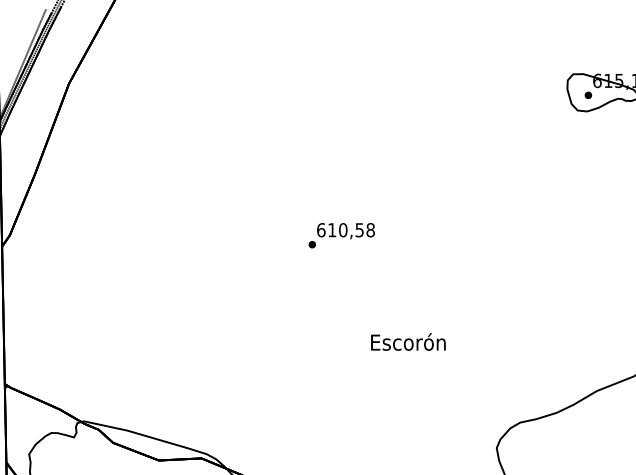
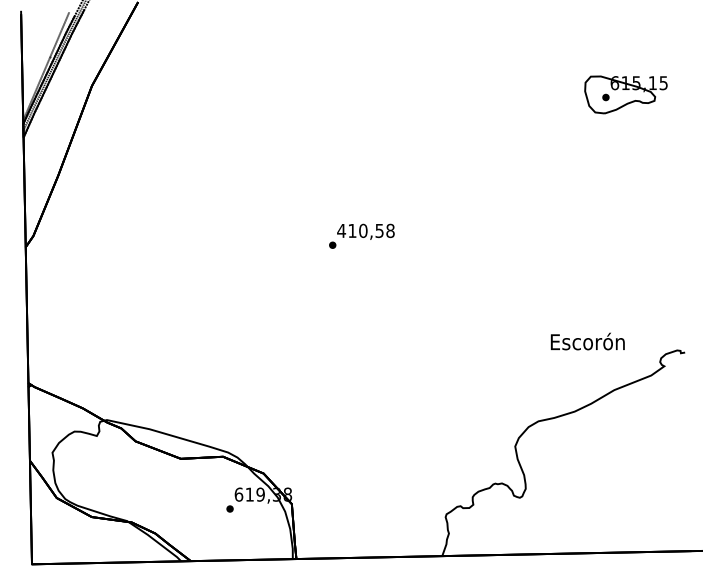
text: (321, 229) -> (341, 230), 610,58 -> 410,58
text: (408, 341) -> (587, 341), moved

